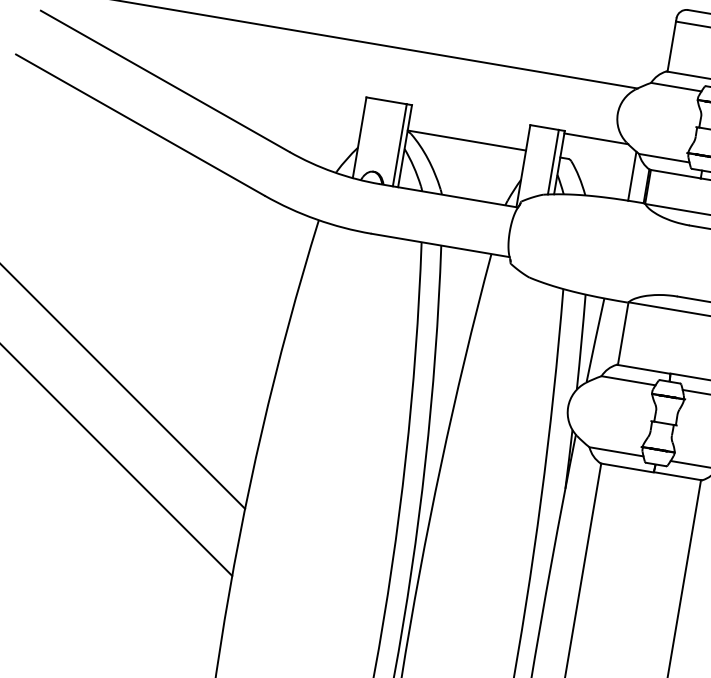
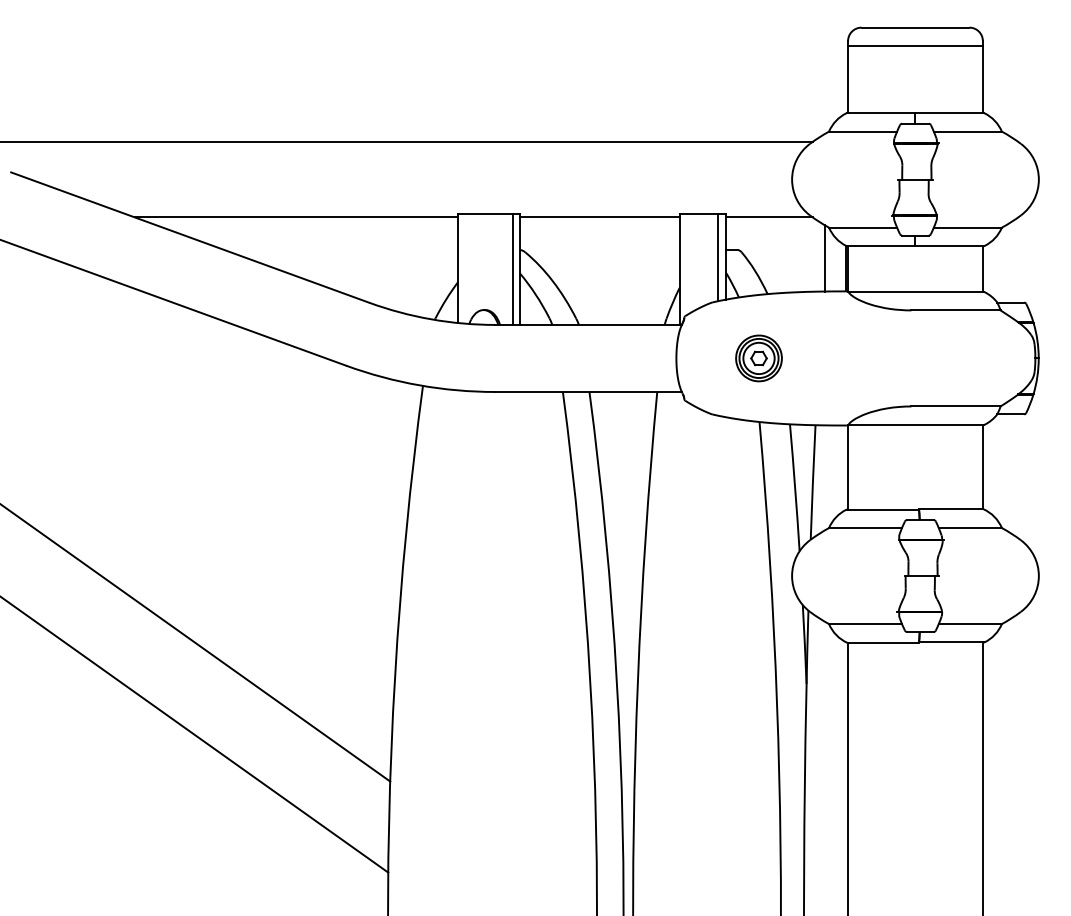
line: (246, 79) -> (296, 217), added
line: (466, 140) -> (599, 217), moved
part: (570, 241) -> (758, 358), added

